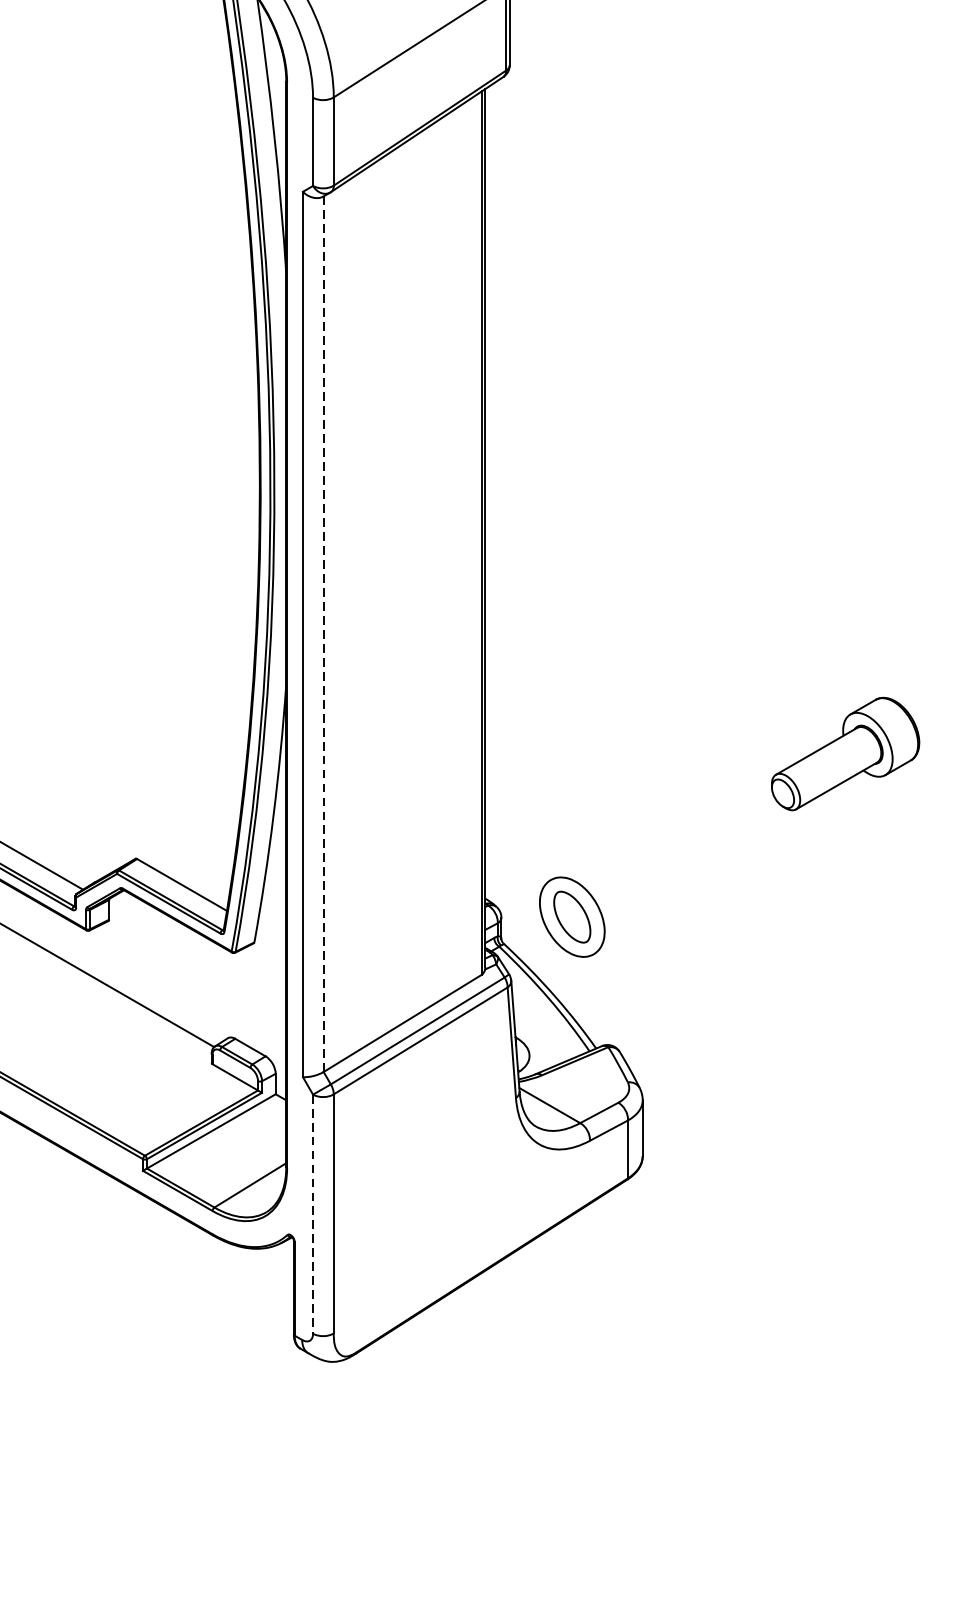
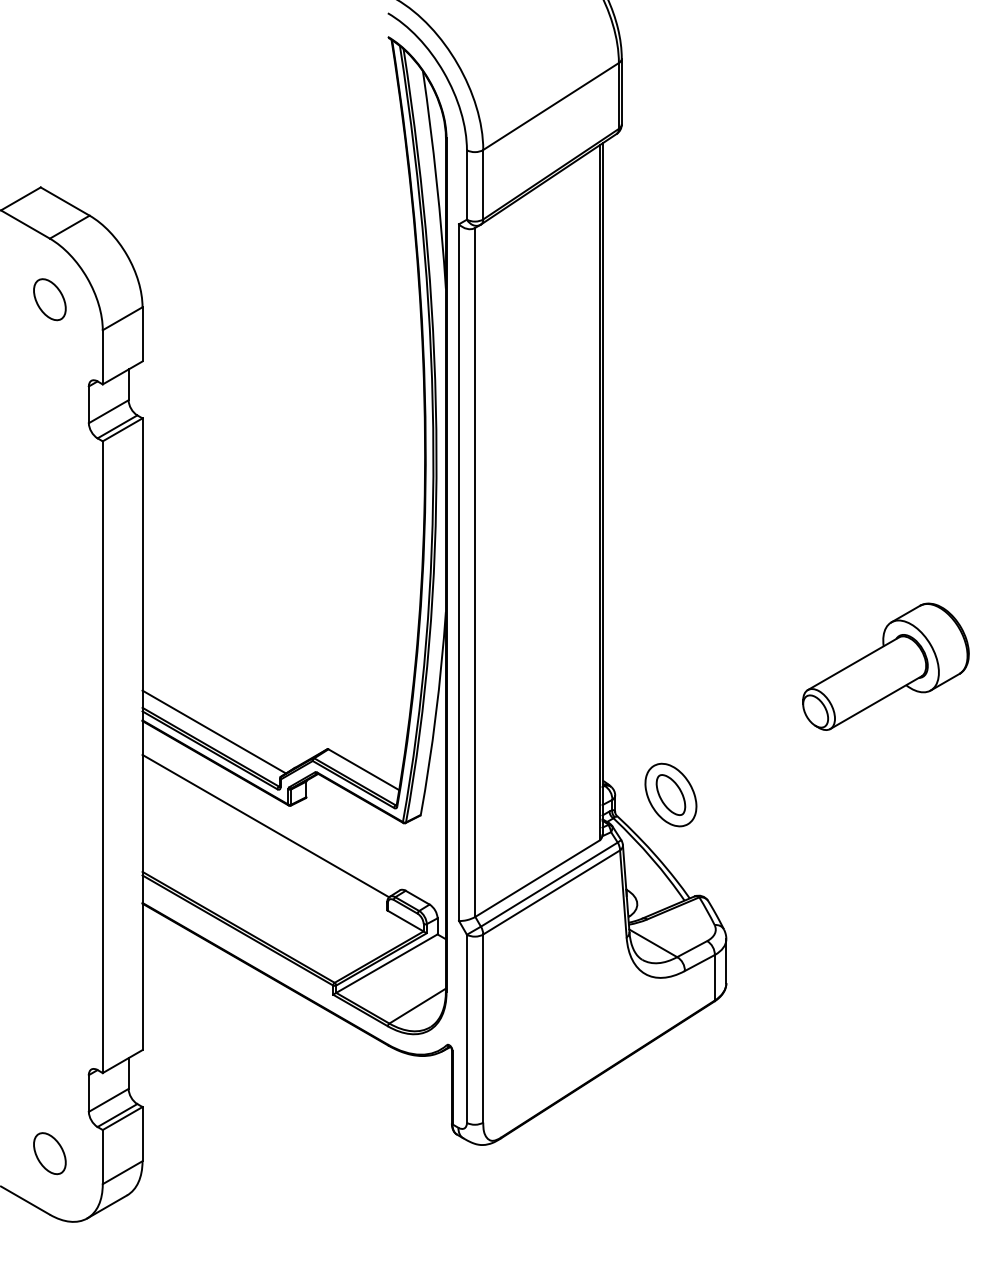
line: (323, 634) -> (475, 572), dashed -> solid
part: (844, 753) -> (885, 666), size x1.43
line: (312, 1215) -> (466, 1029), dashed -> solid

